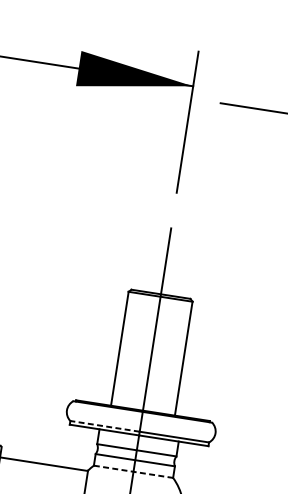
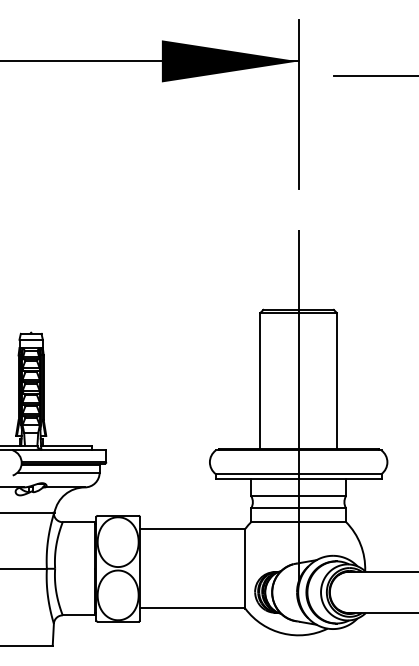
line: (104, 426) -> (256, 474), dashed -> solid
line: (134, 471) -> (299, 521), dashed -> solid

